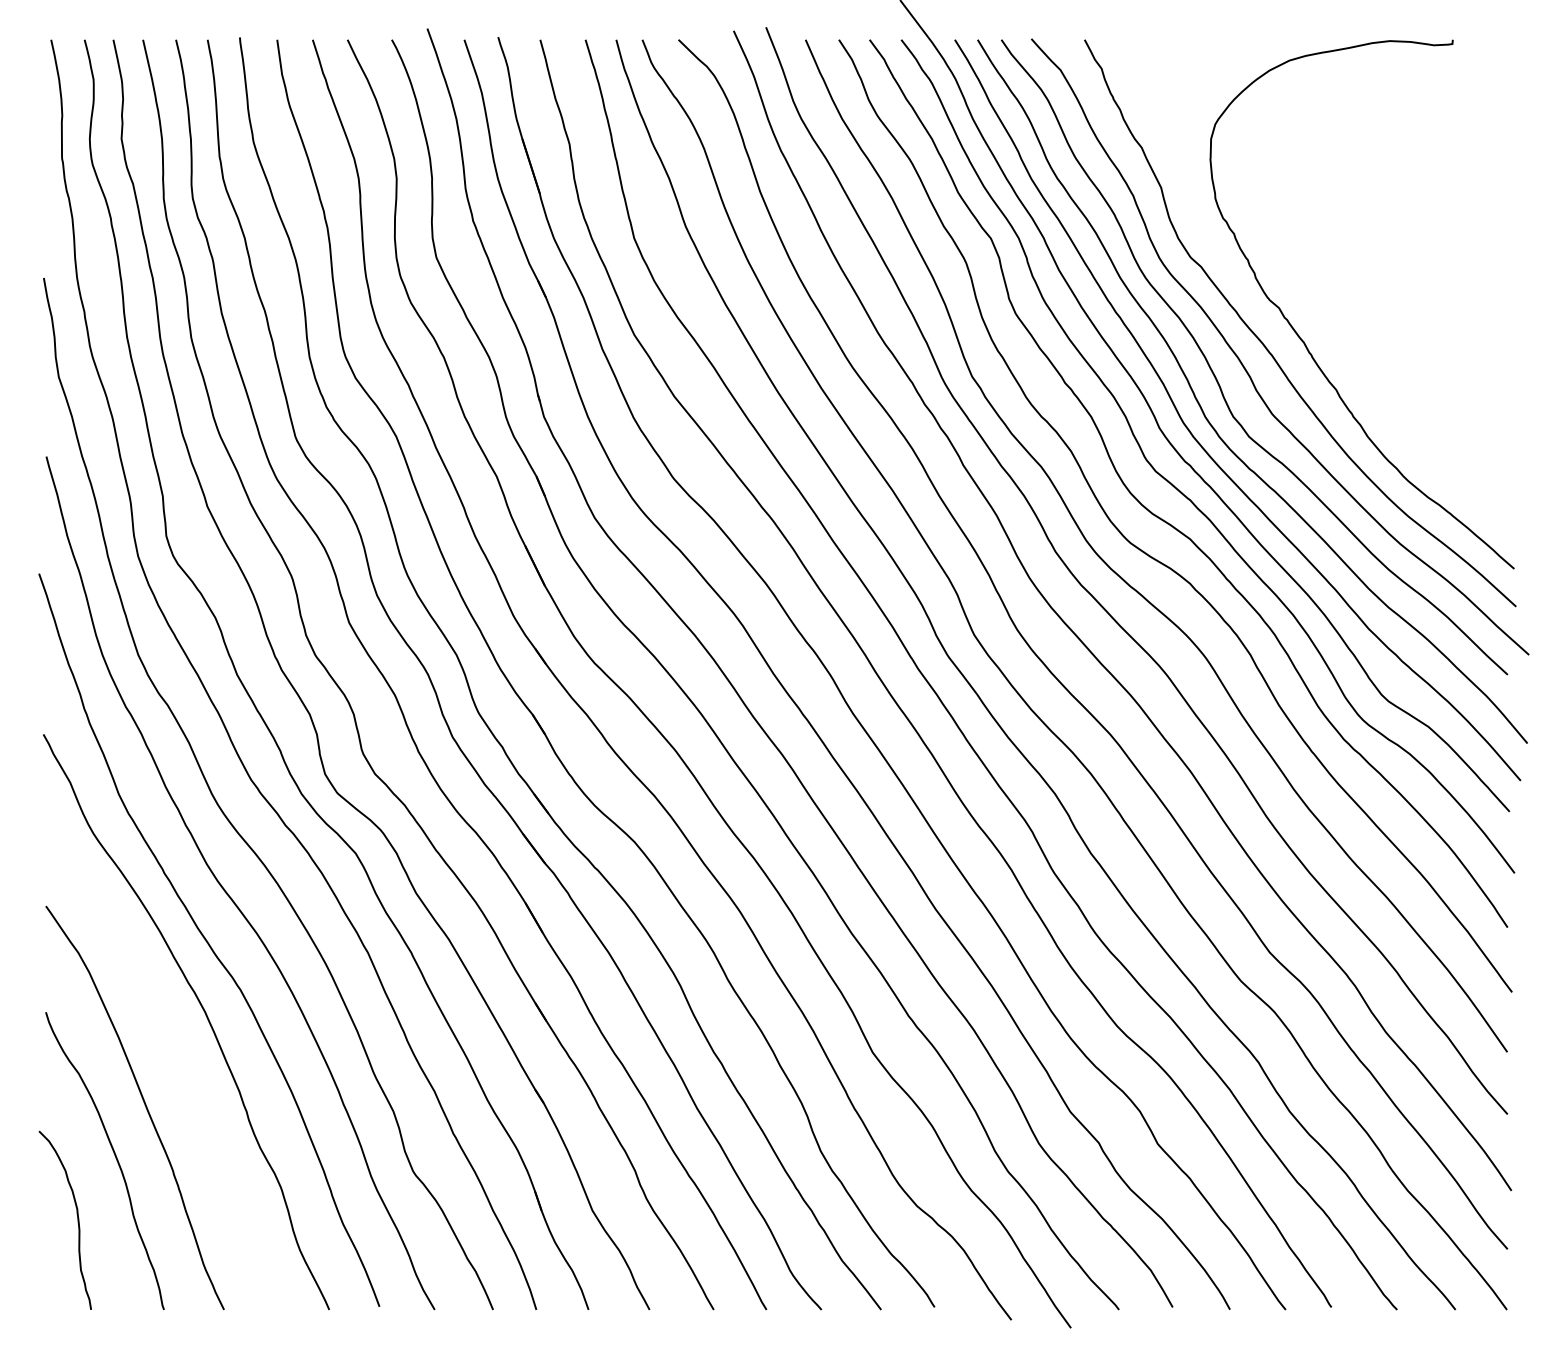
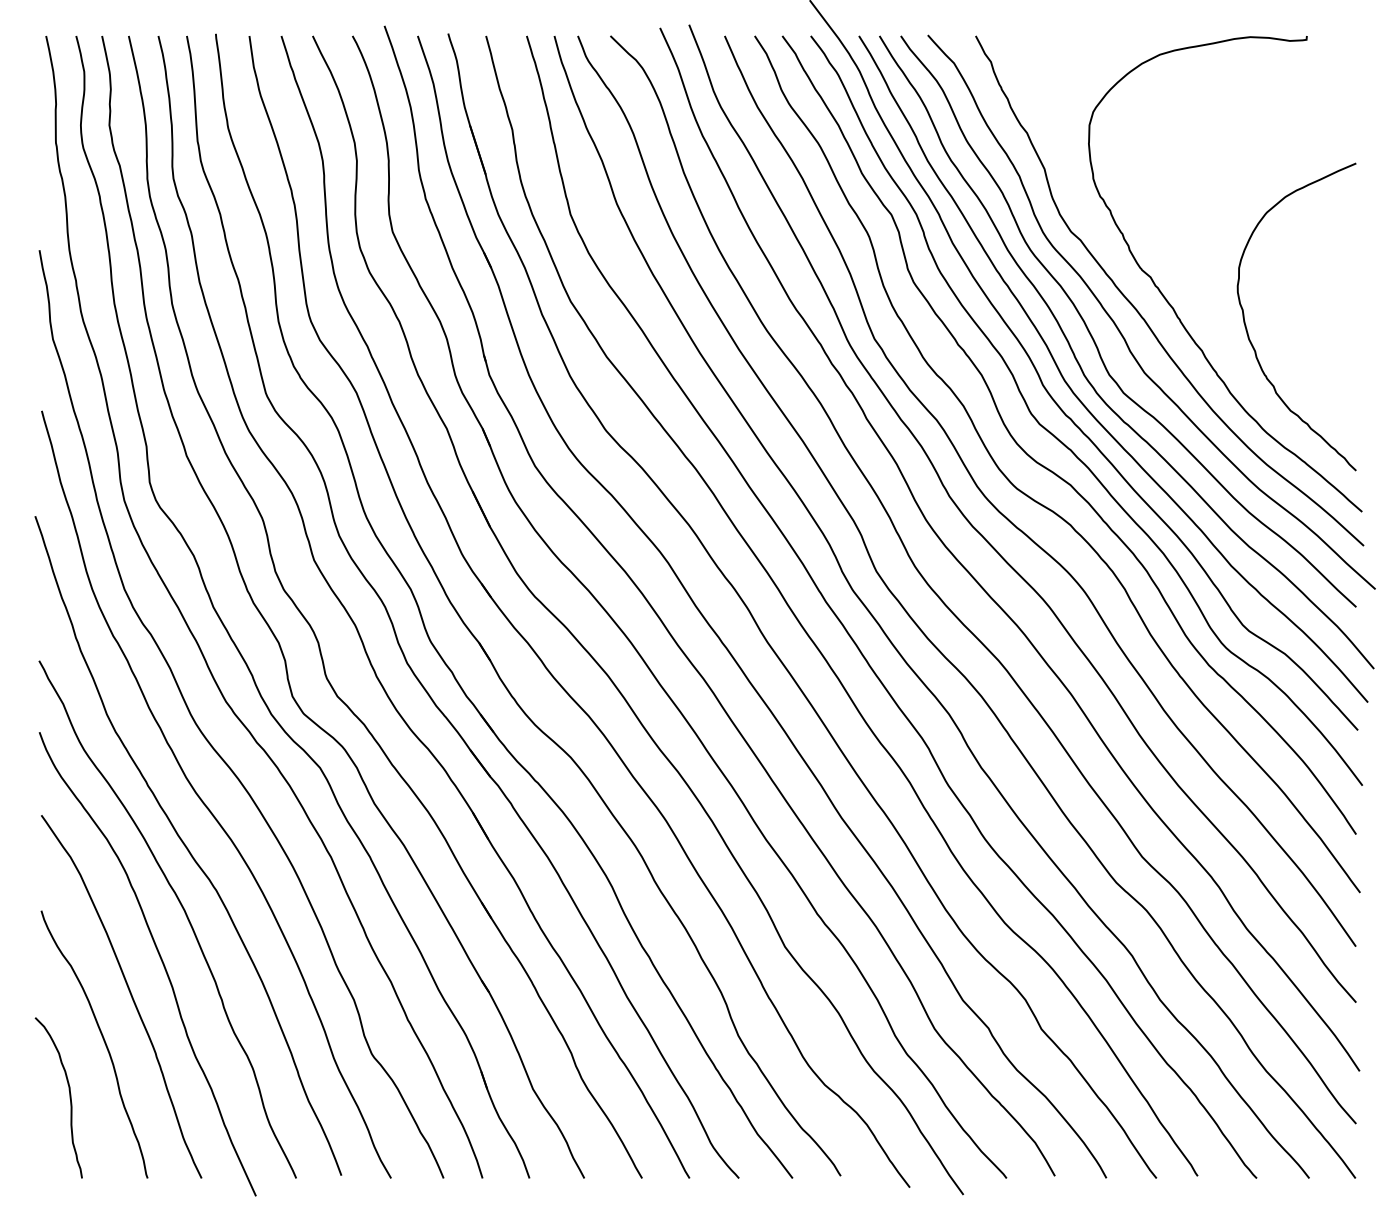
curve: (1386, 364) -> (1247, 328), added
curve: (177, 1064) -> (159, 957), added

